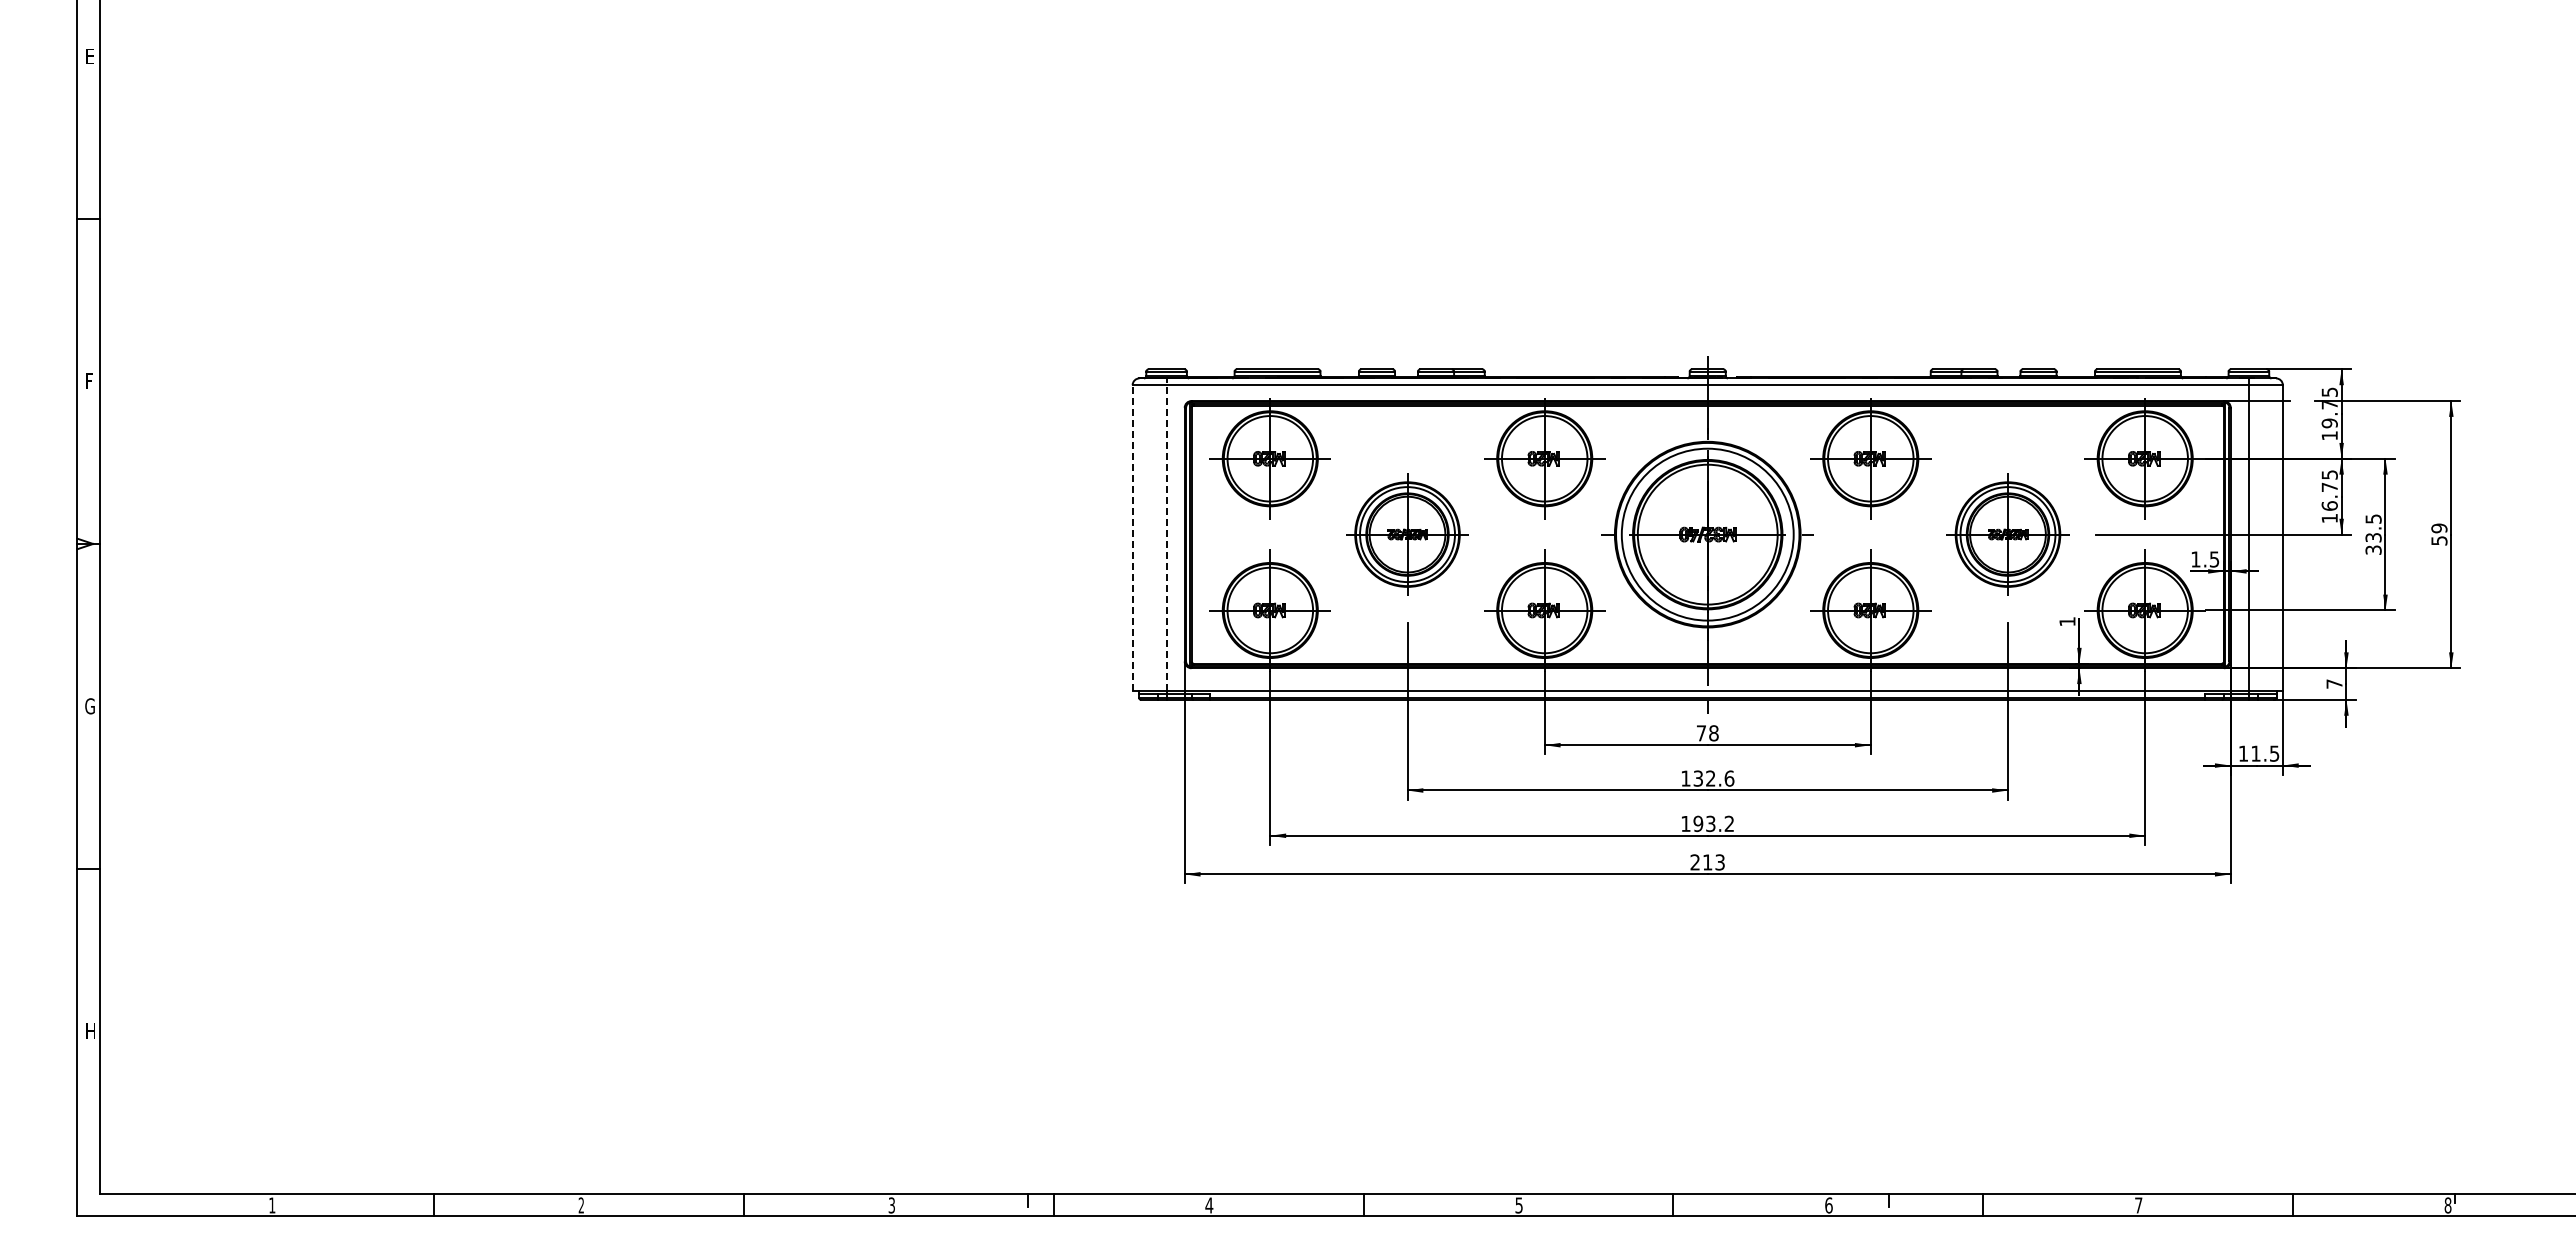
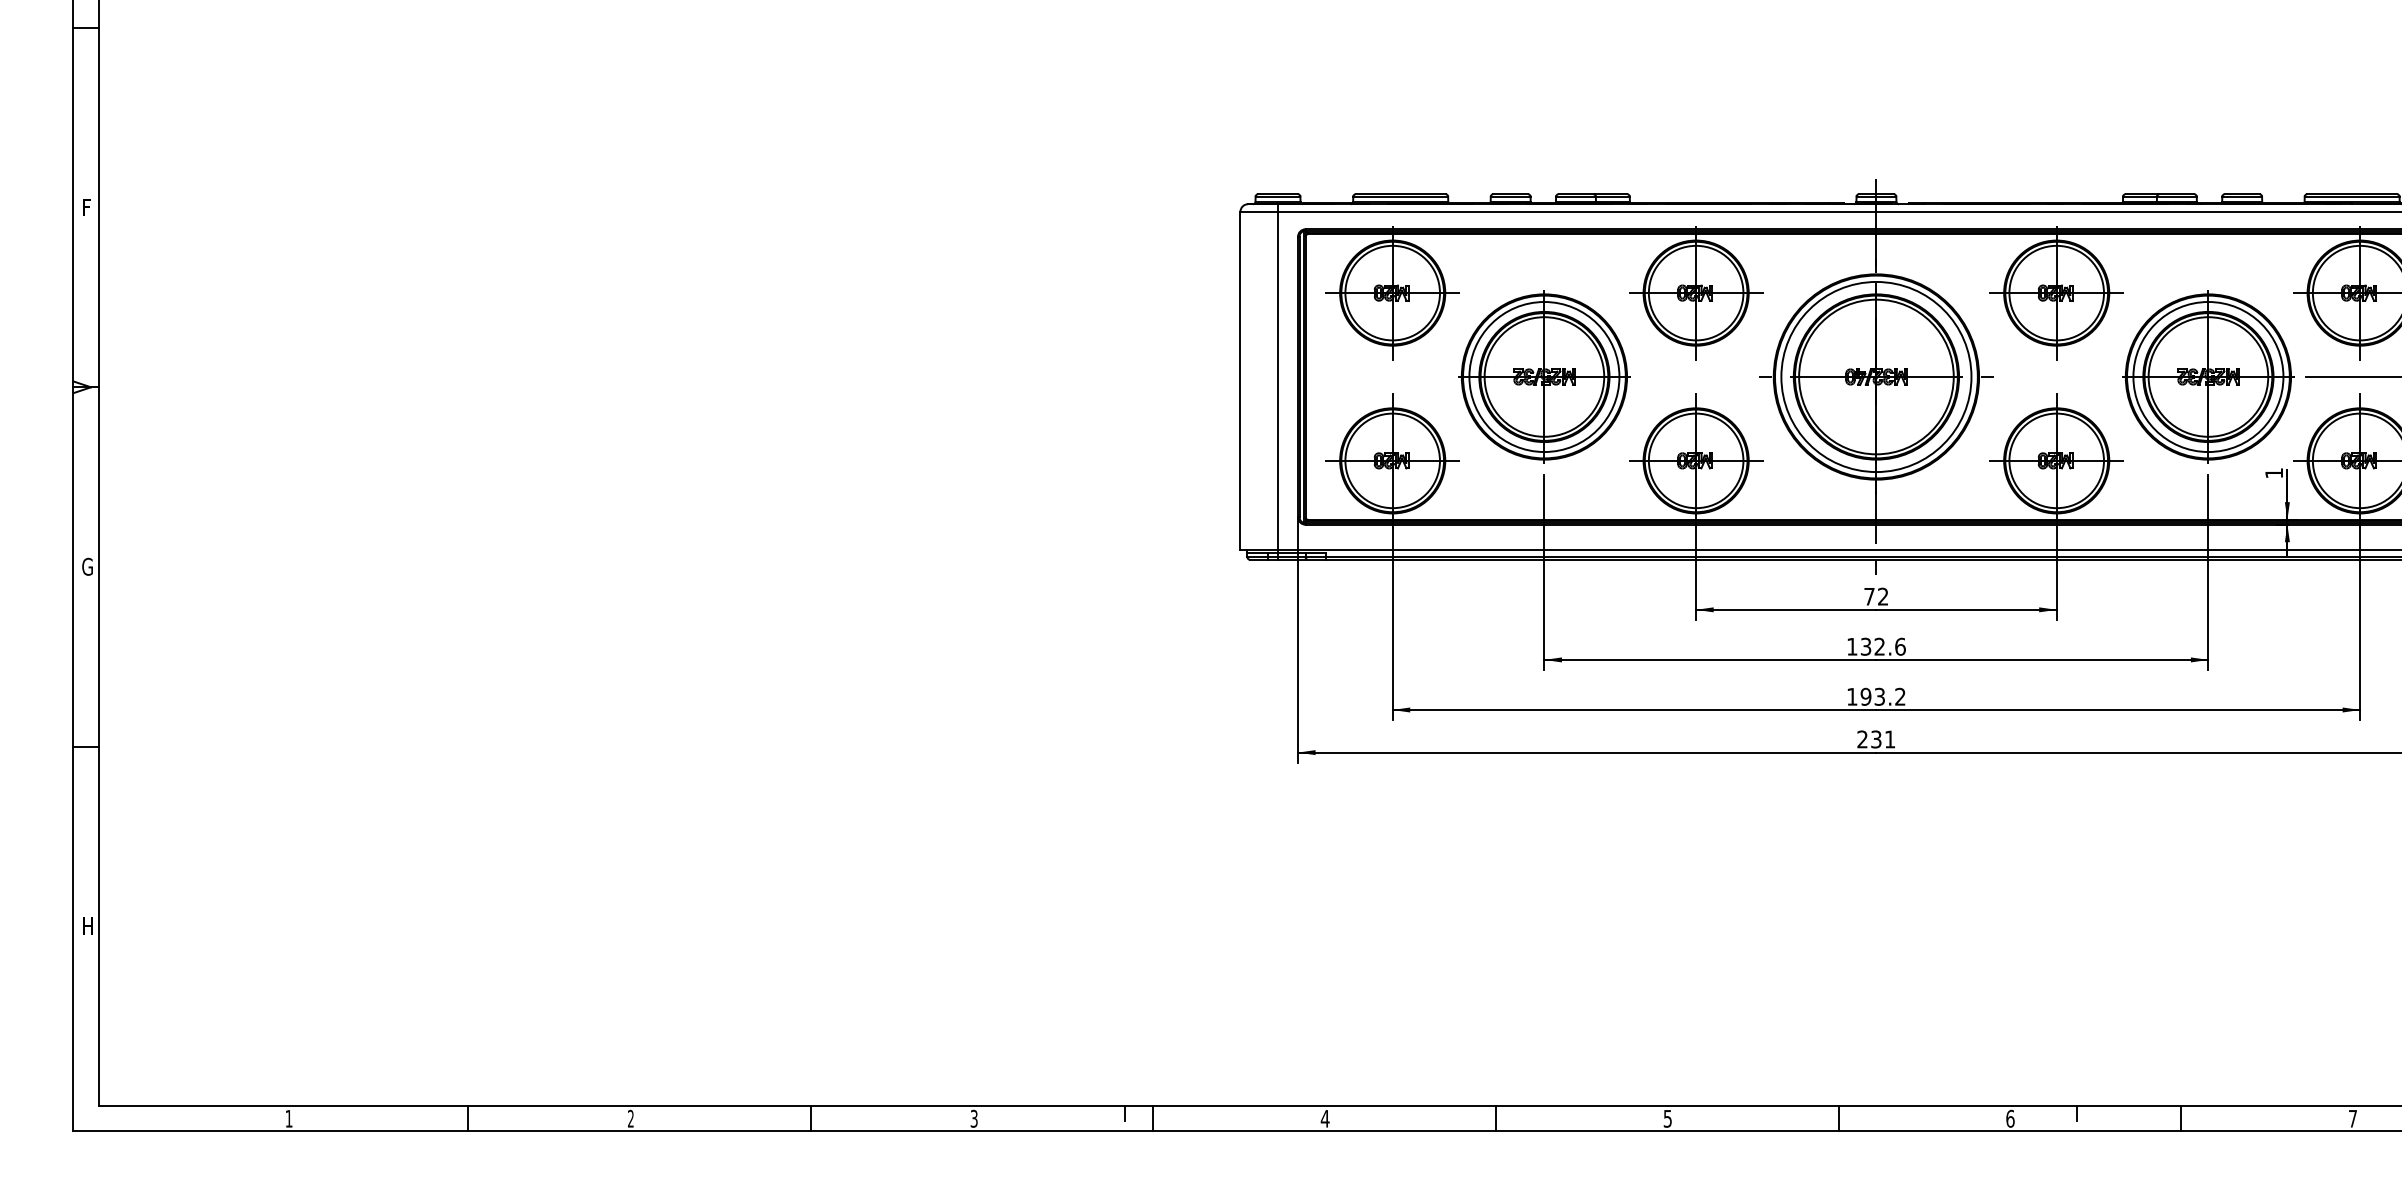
line: (1166, 534) -> (1277, 376), dashed -> solid
part: (1407, 534) -> (1544, 376), size x1.43
part: (2007, 534) -> (2207, 376), size x1.43
line: (1132, 538) -> (1240, 381), dashed -> solid
text: (1713, 733) -> (1882, 596), 78 -> 72
text: (1713, 862) -> (1882, 739), 213 -> 231

